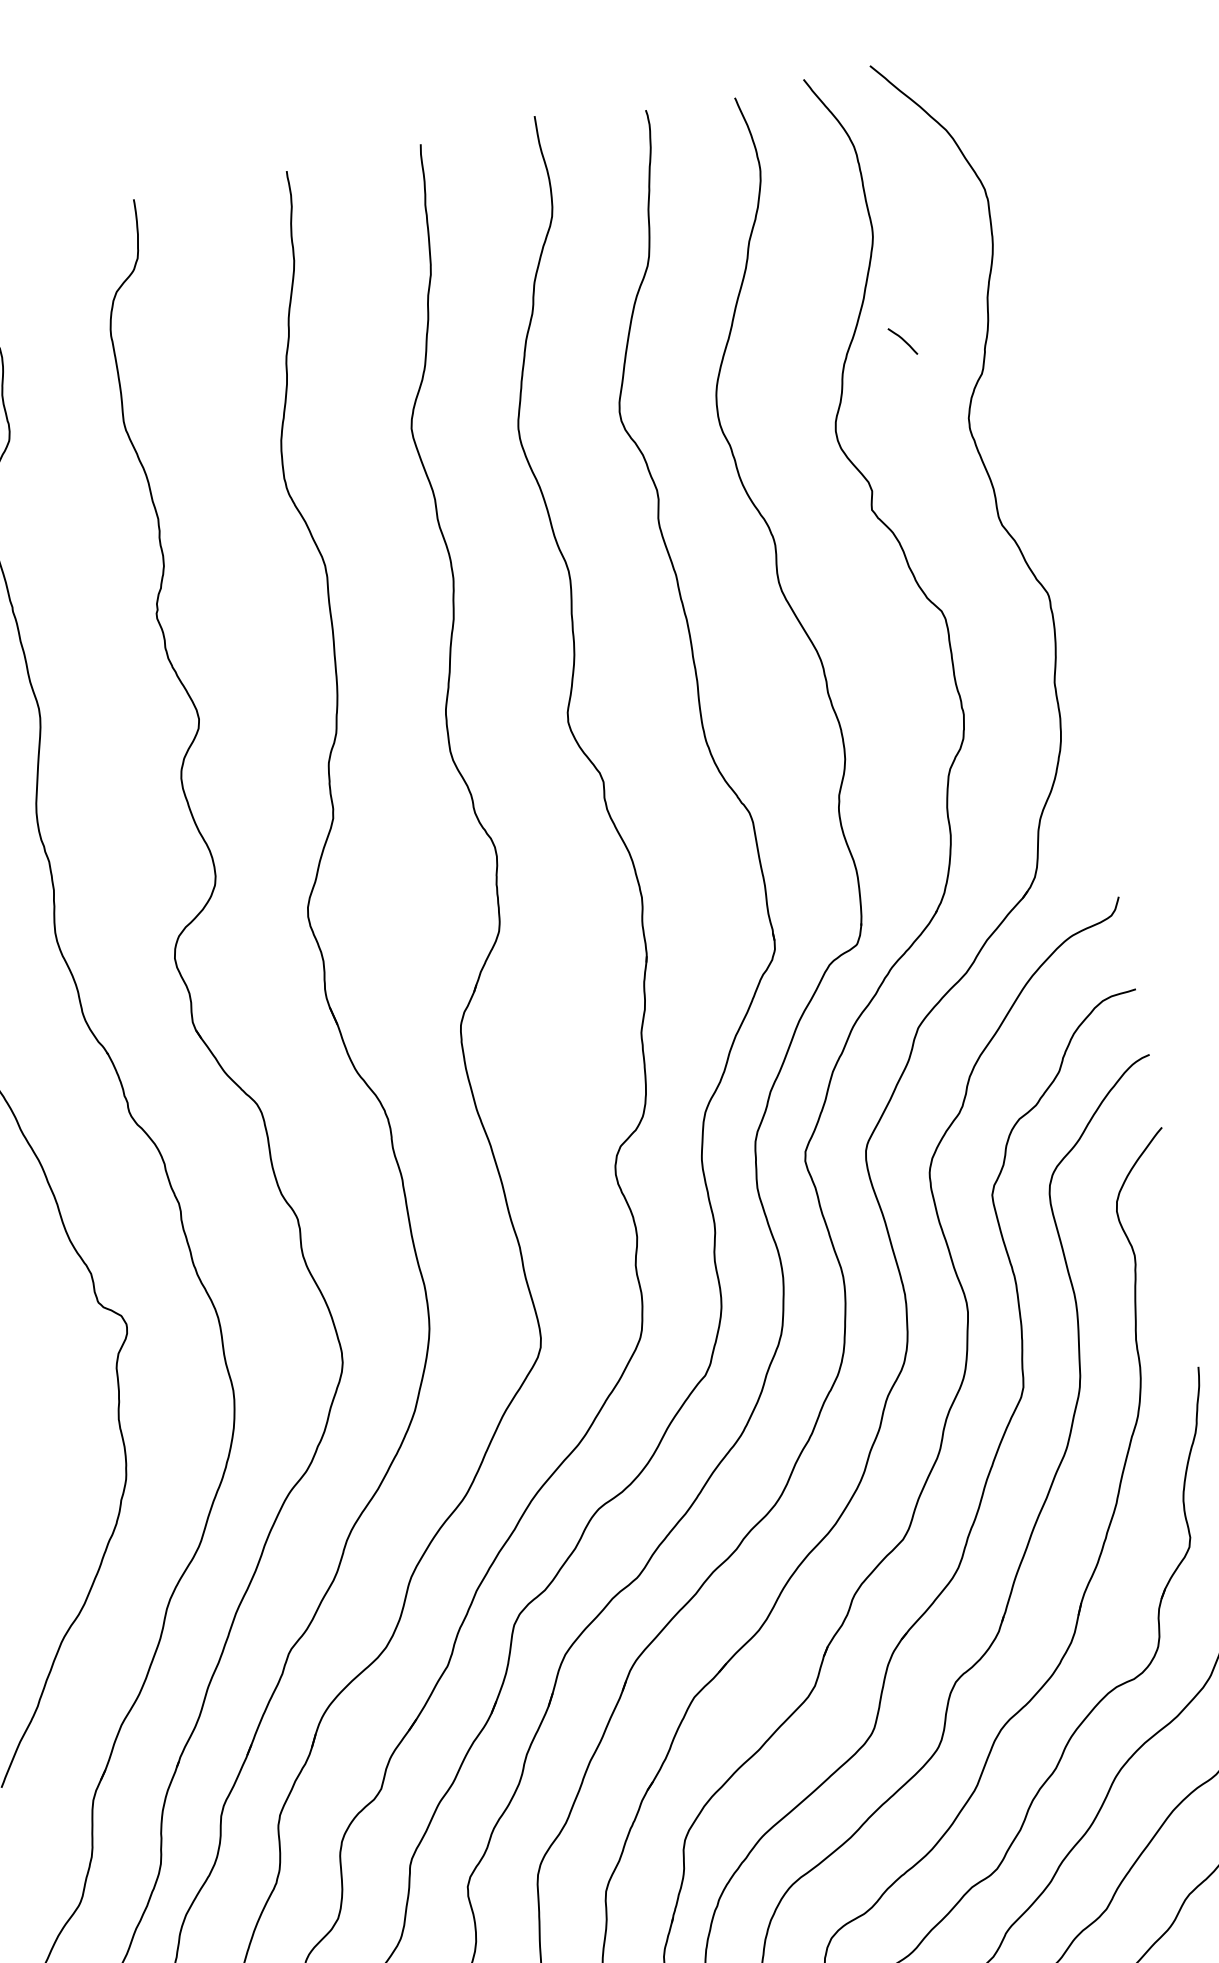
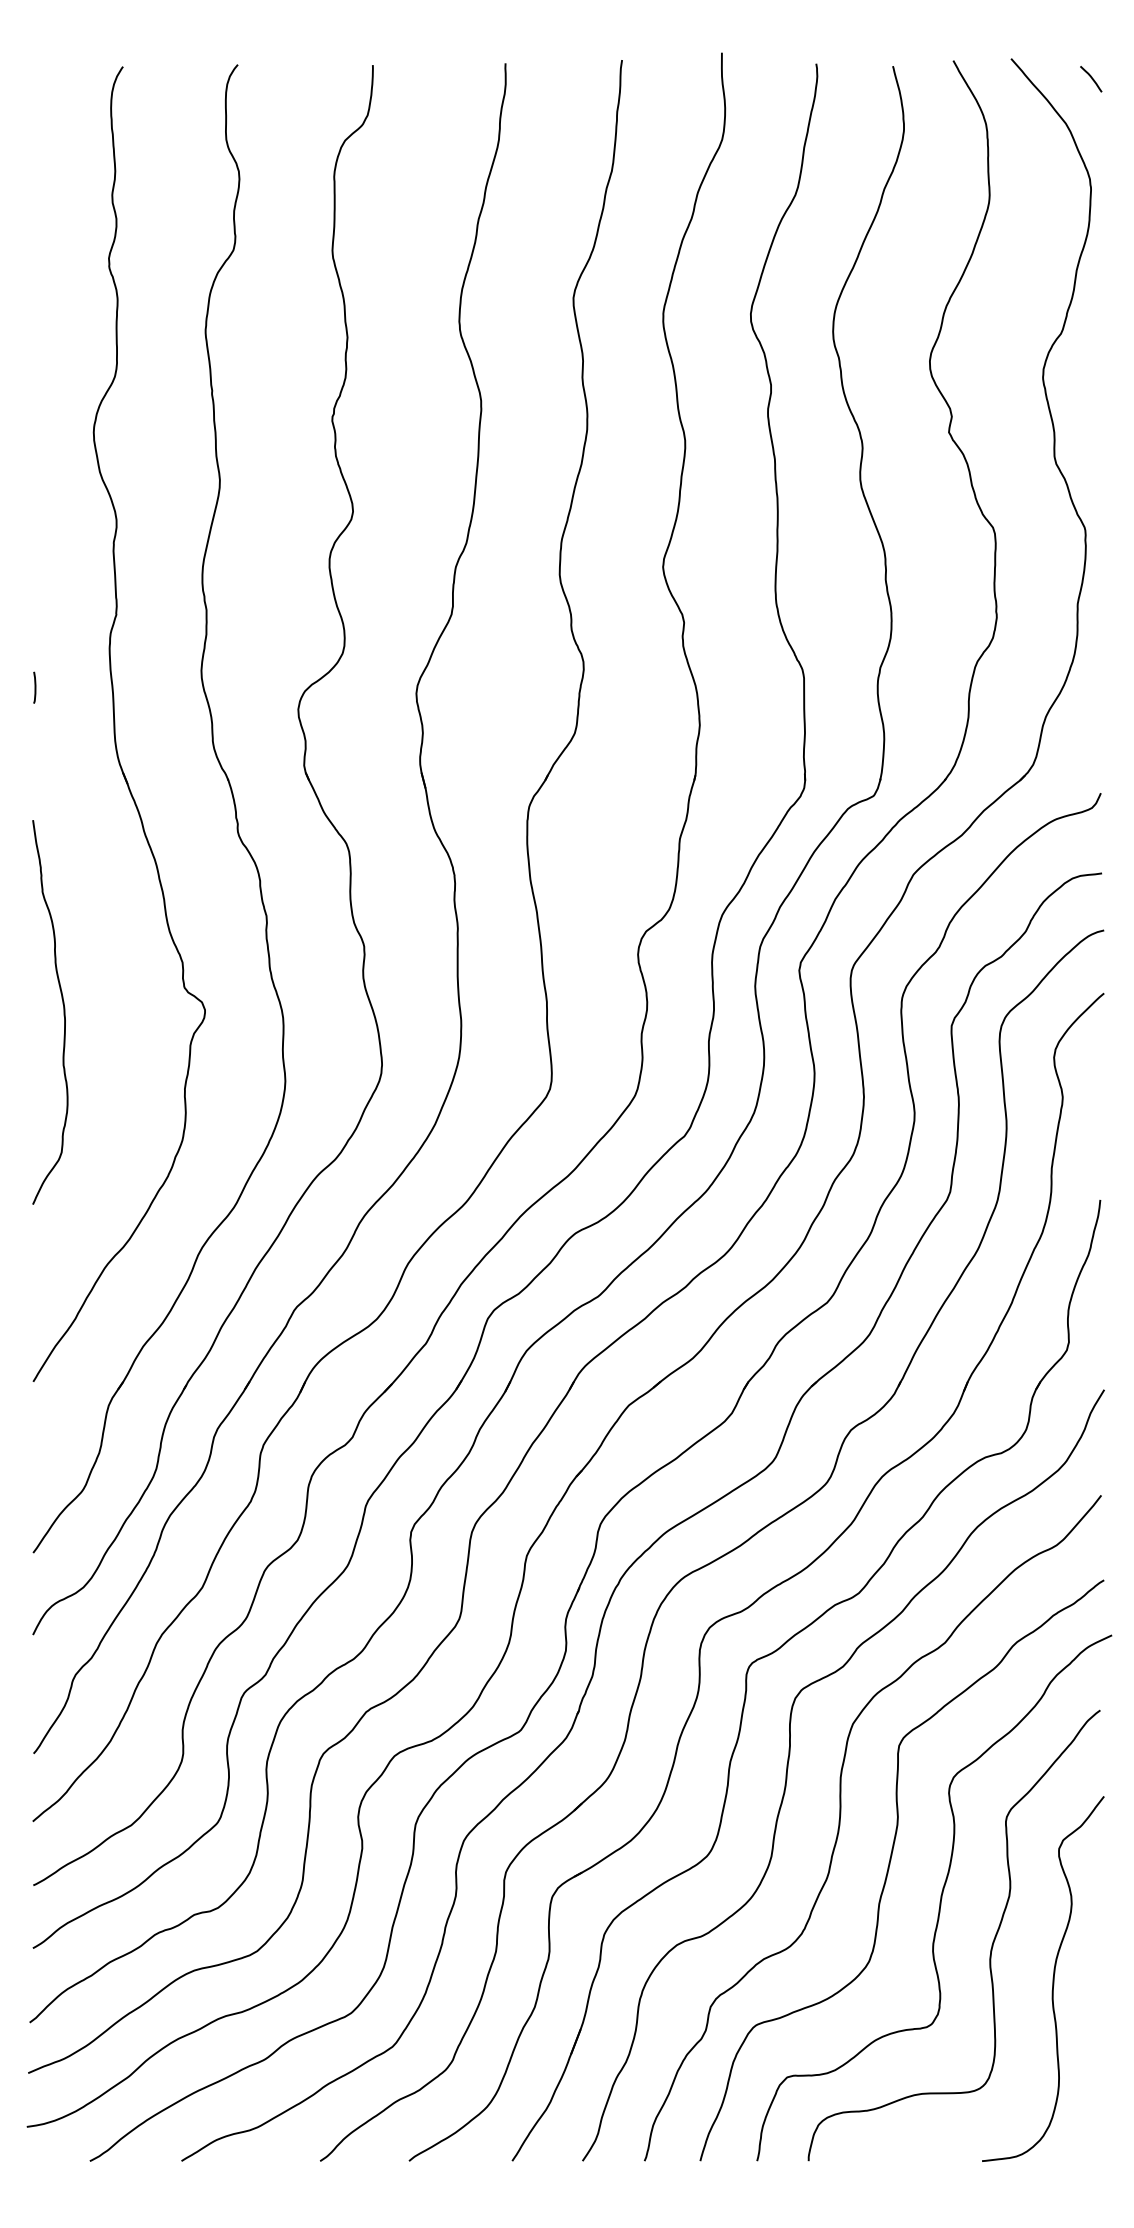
curve: (903, 341) -> (1091, 79), moved

